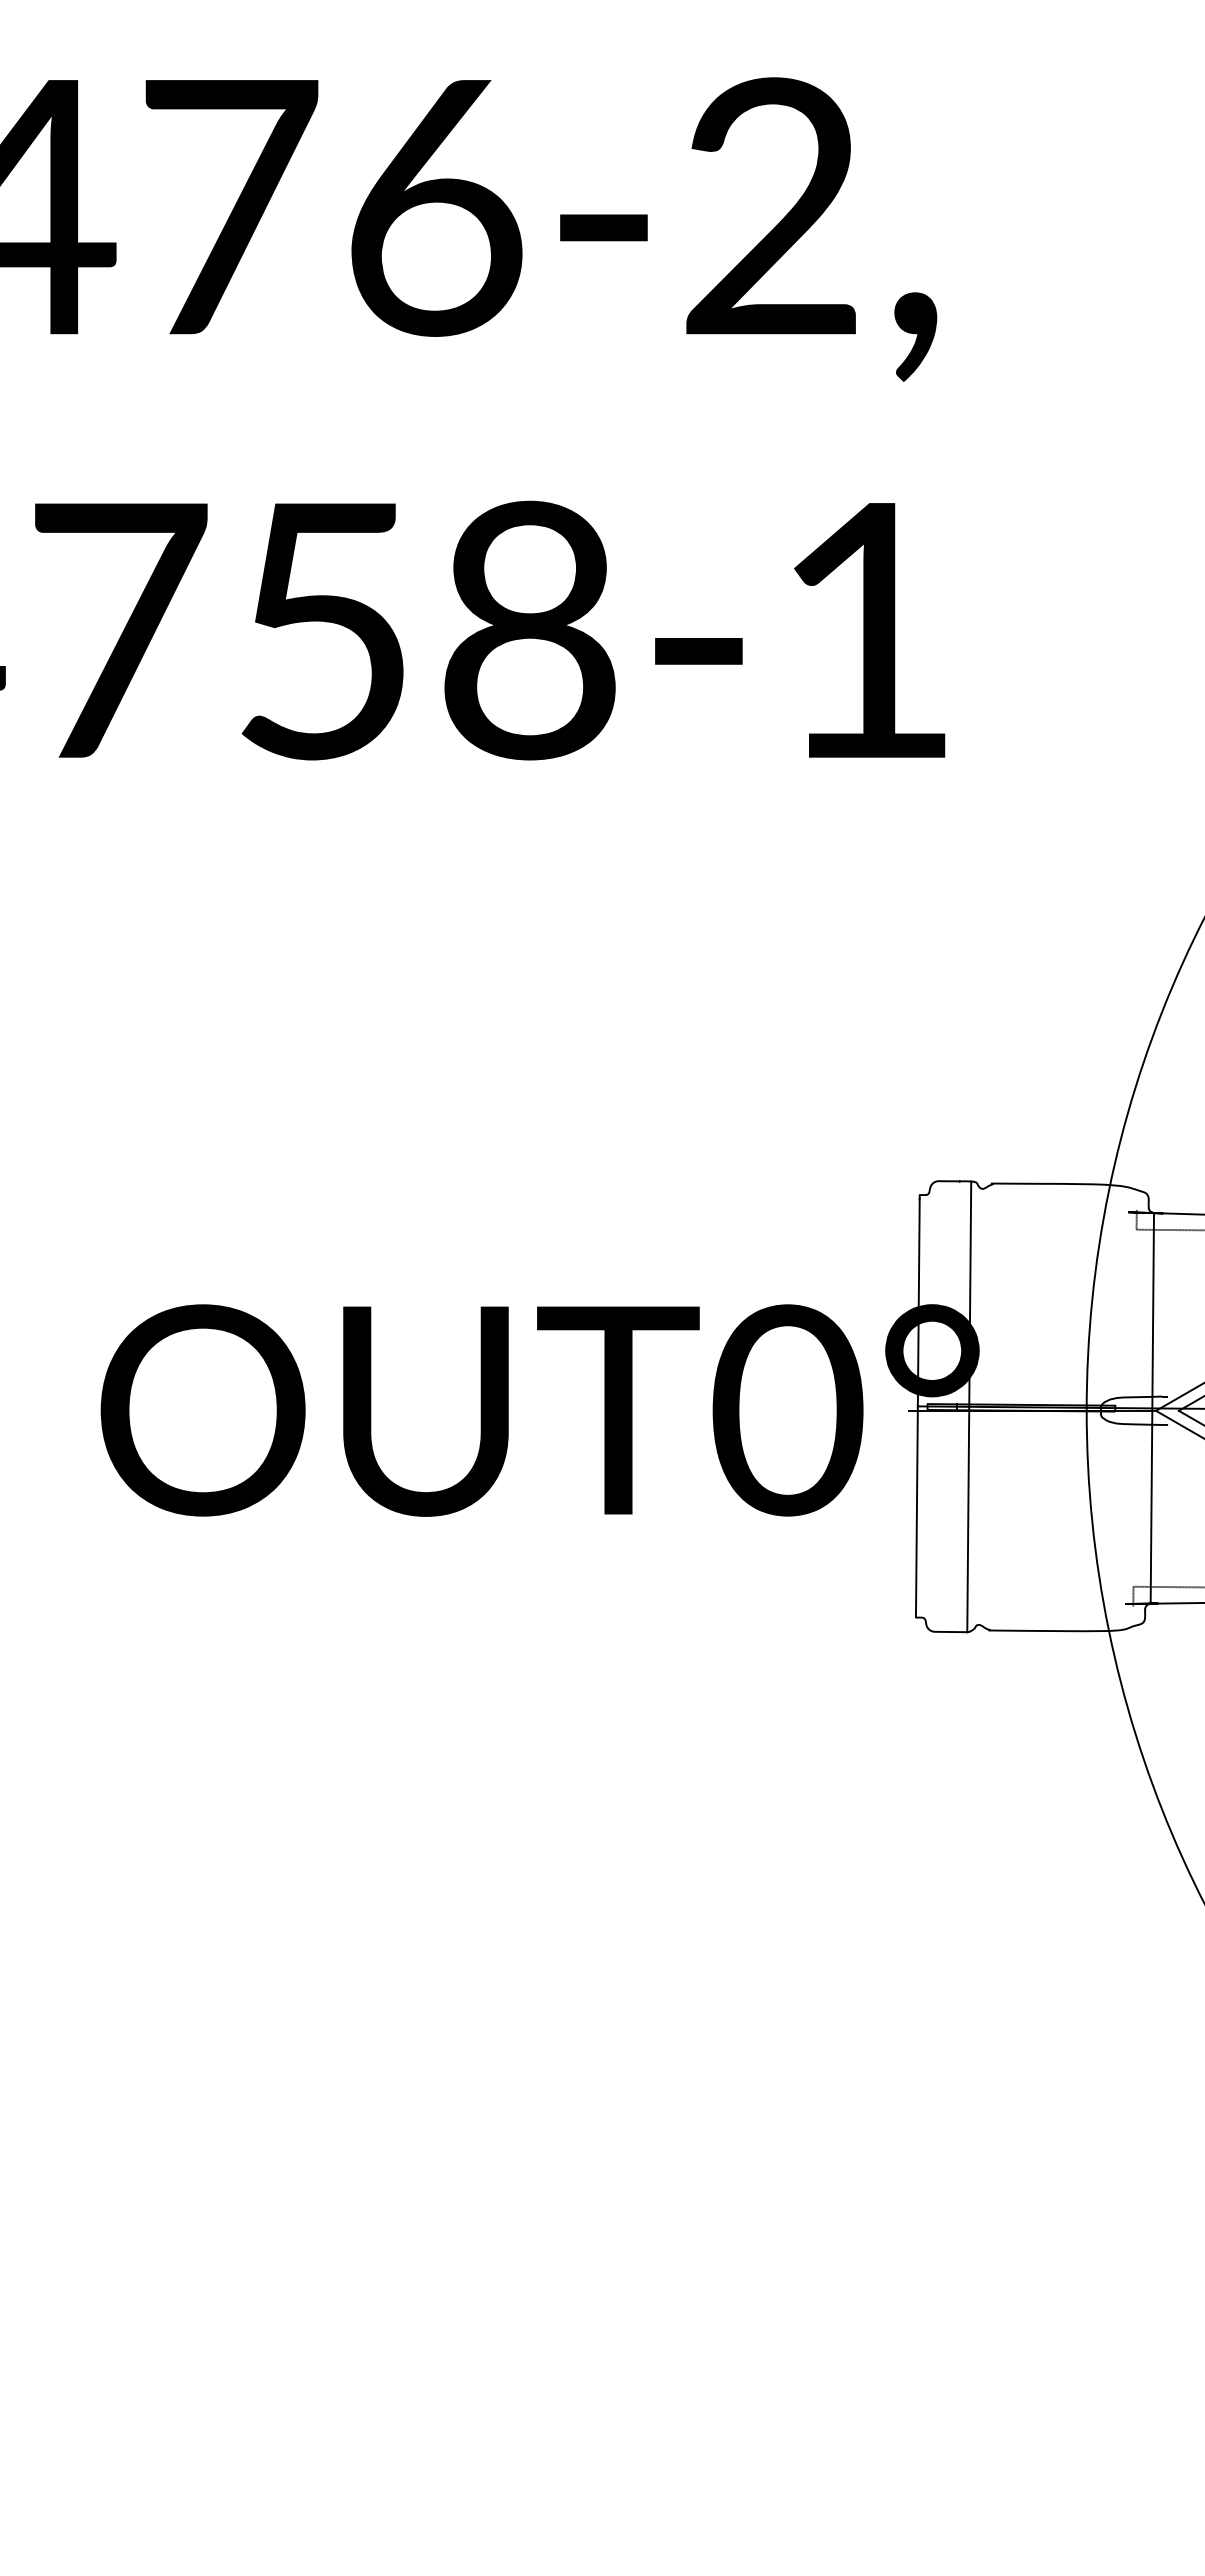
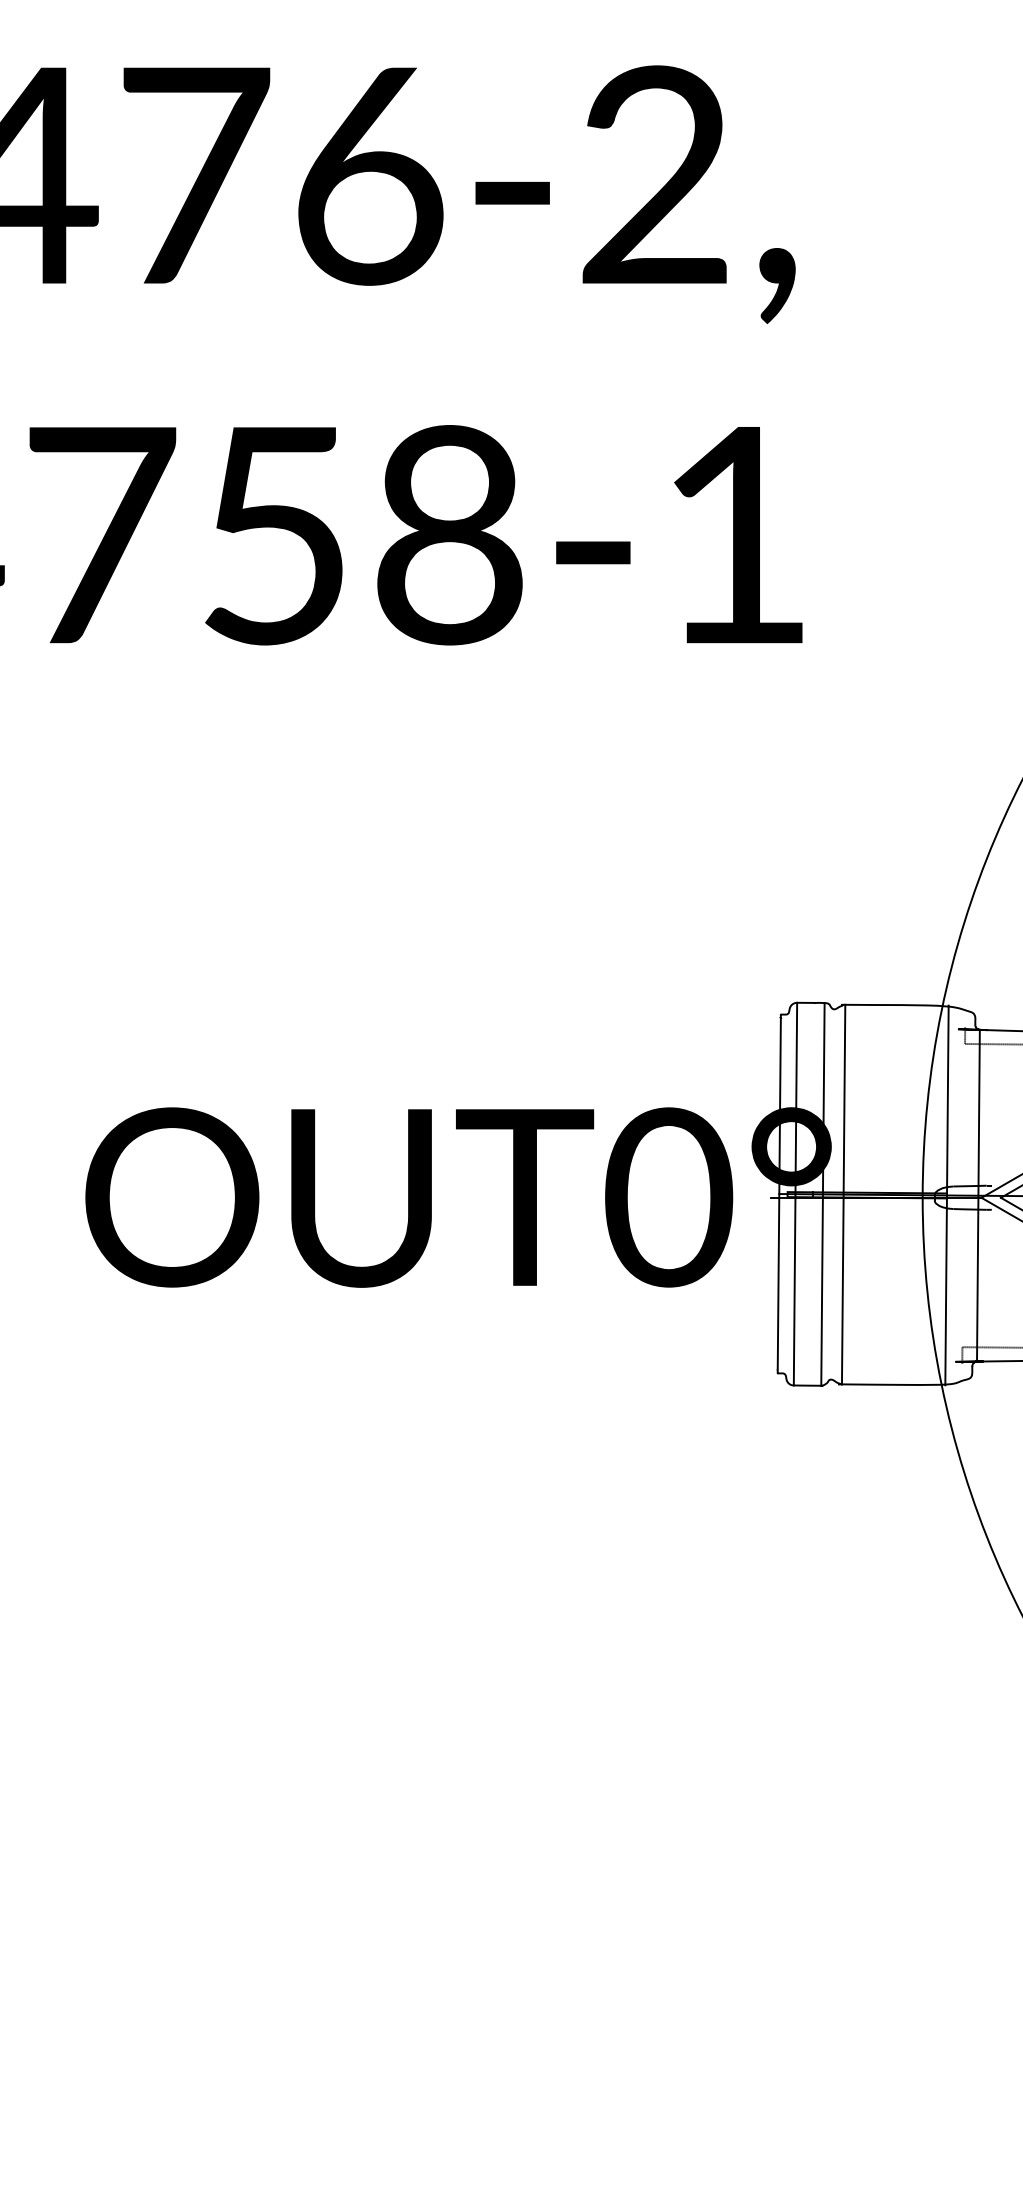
line: (936, 1406) -> (795, 1194), added
line: (993, 1406) -> (843, 1194), added
line: (1115, 1407) -> (947, 1194), added

